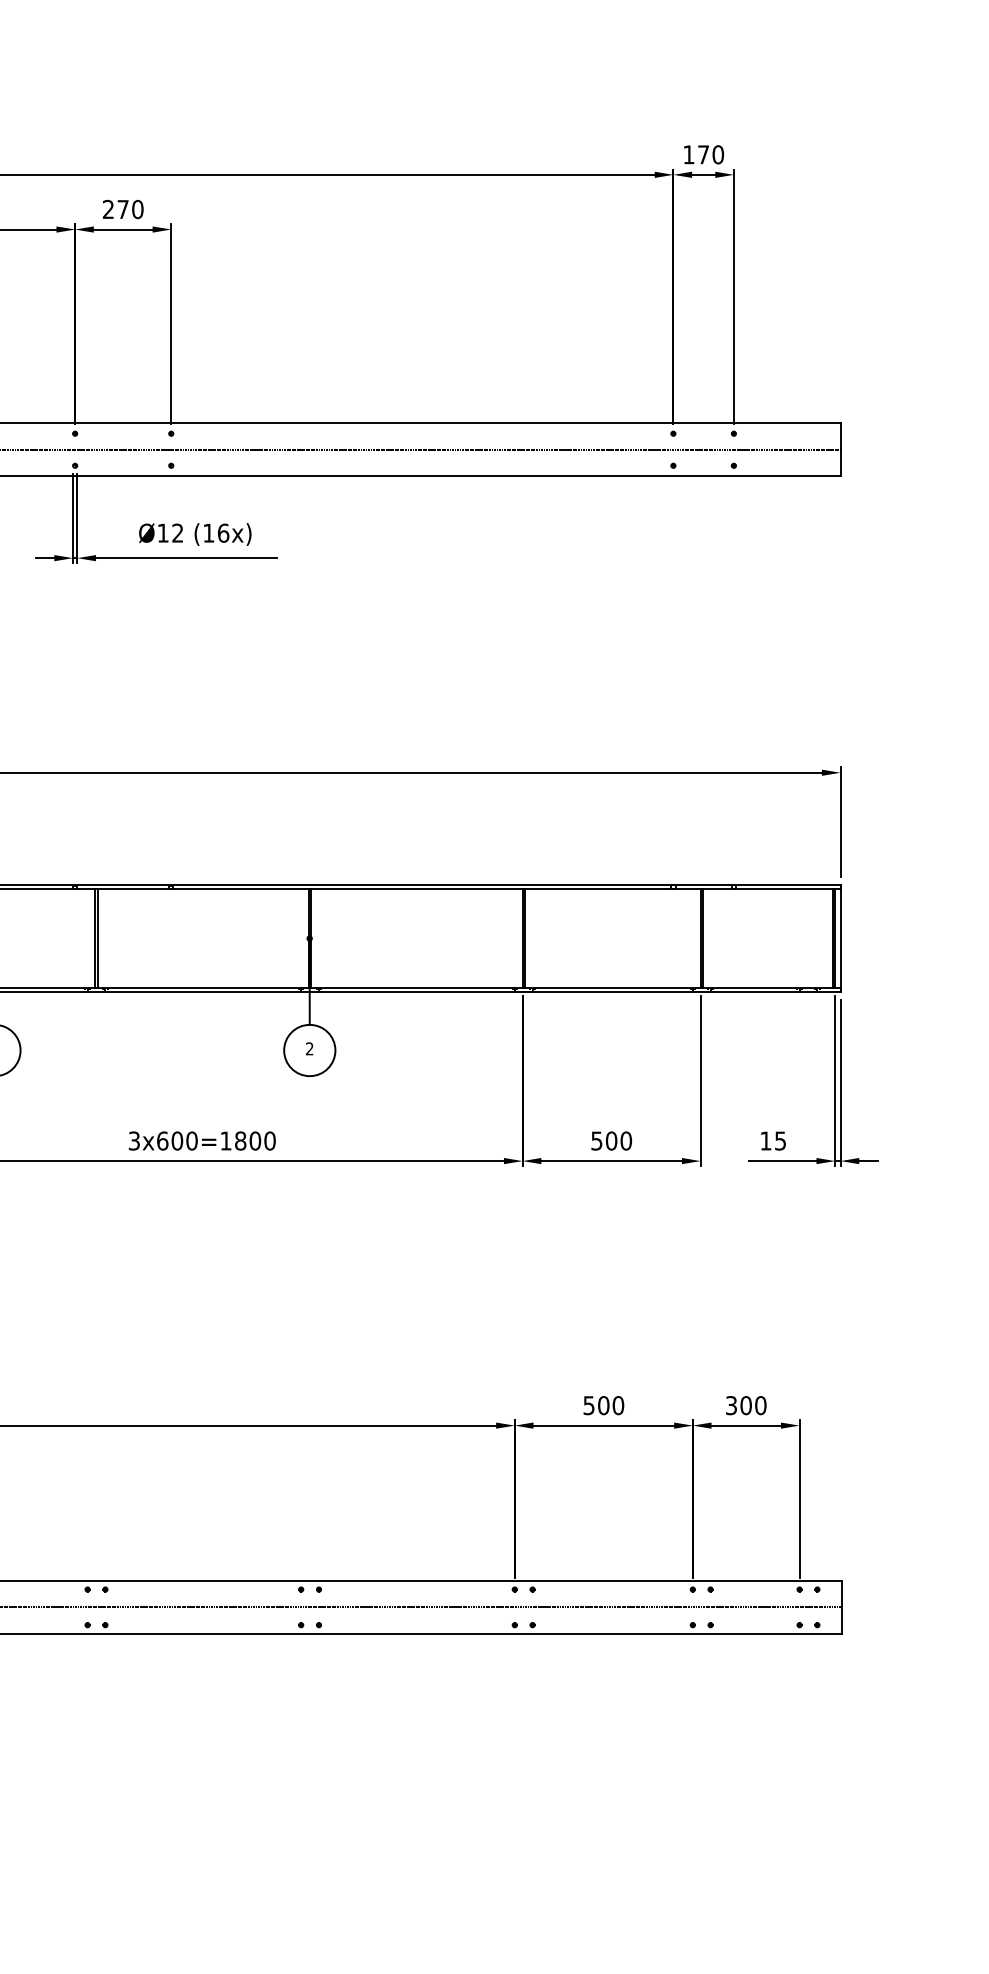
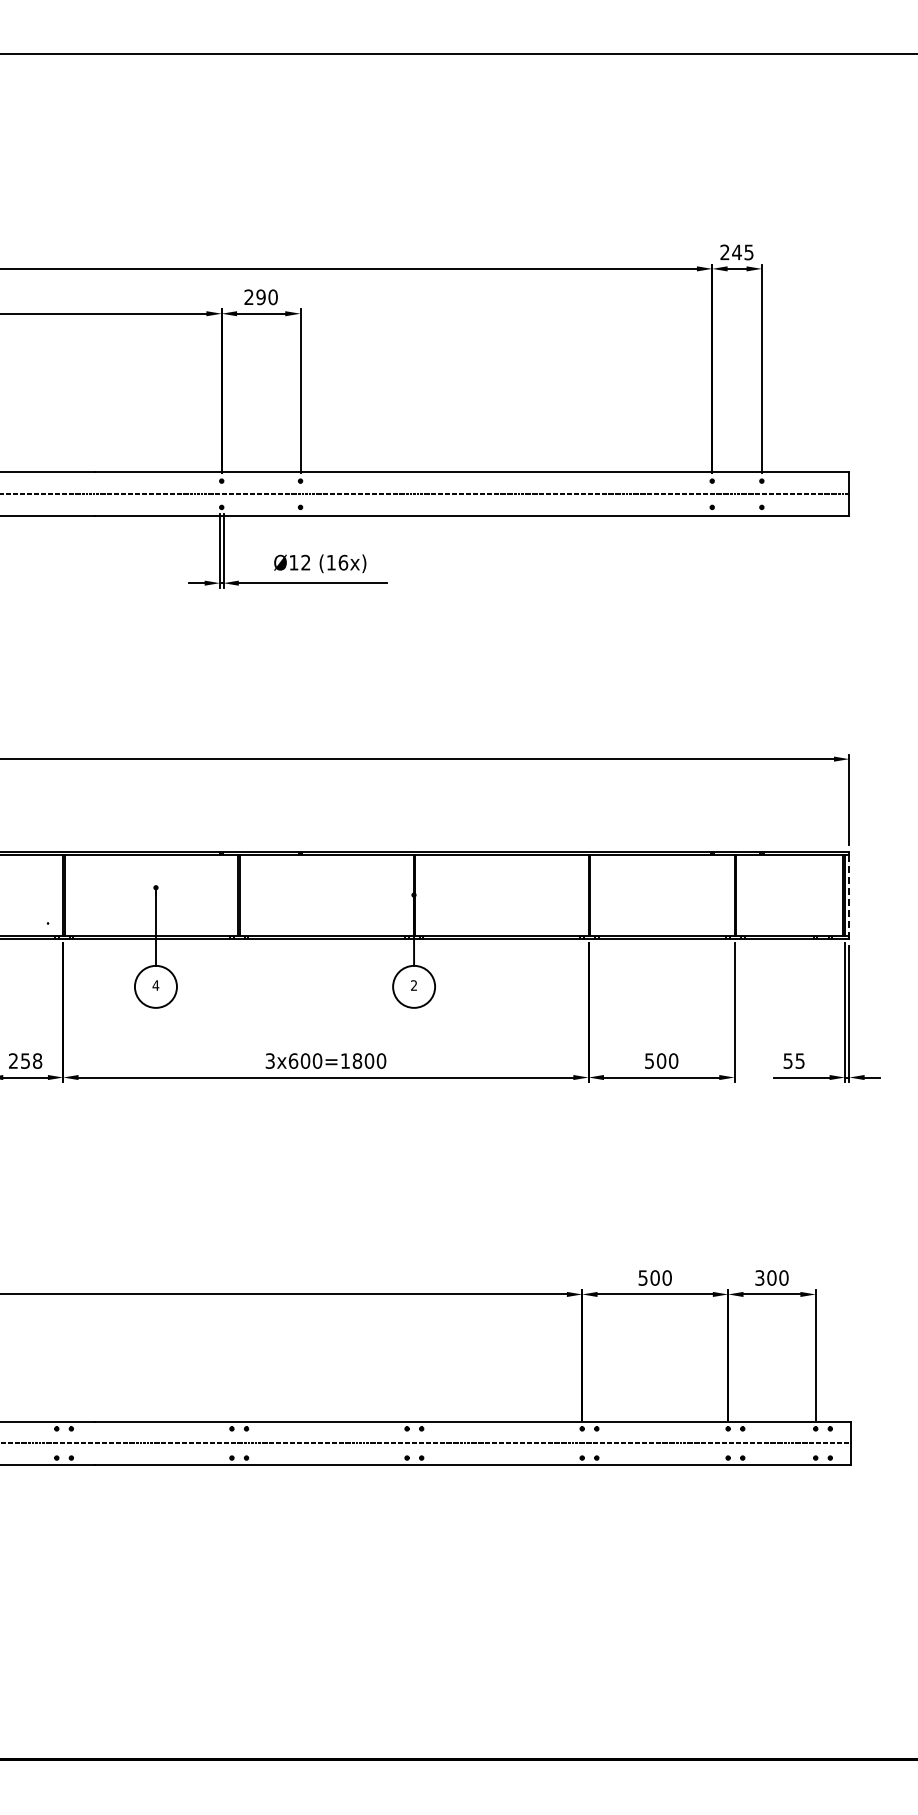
text: (702, 154) -> (736, 252), 170 -> 245
text: (122, 209) -> (260, 297), 270 -> 290
line: (840, 939) -> (849, 895), solid -> dashed
text: (765, 1140) -> (787, 1060), 15 -> 55

